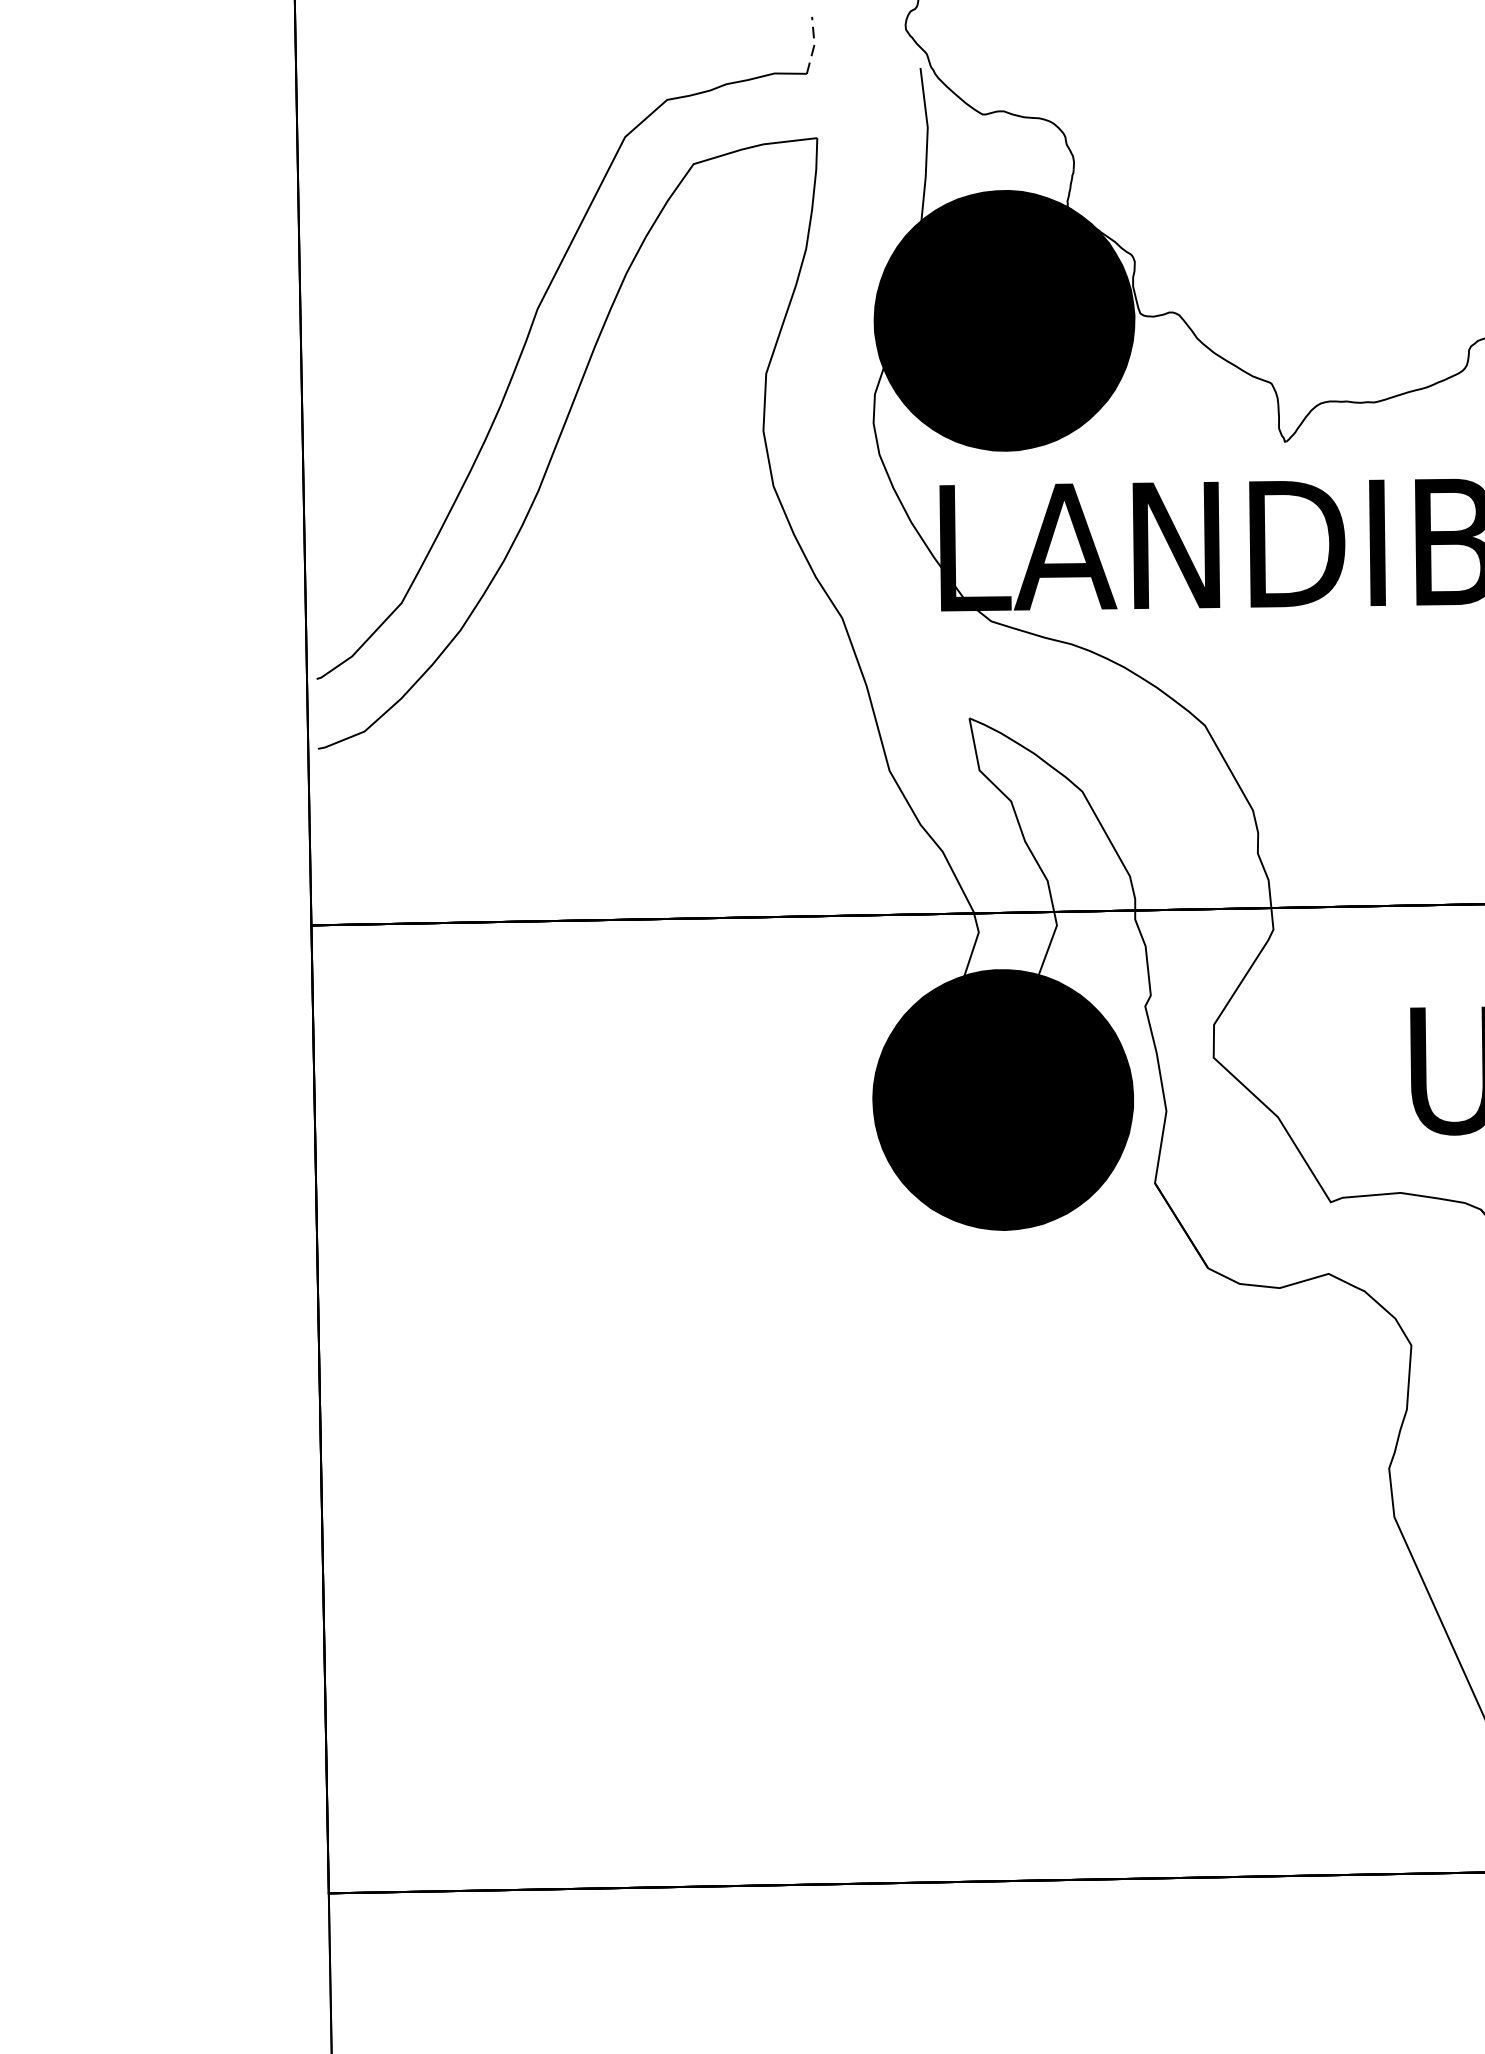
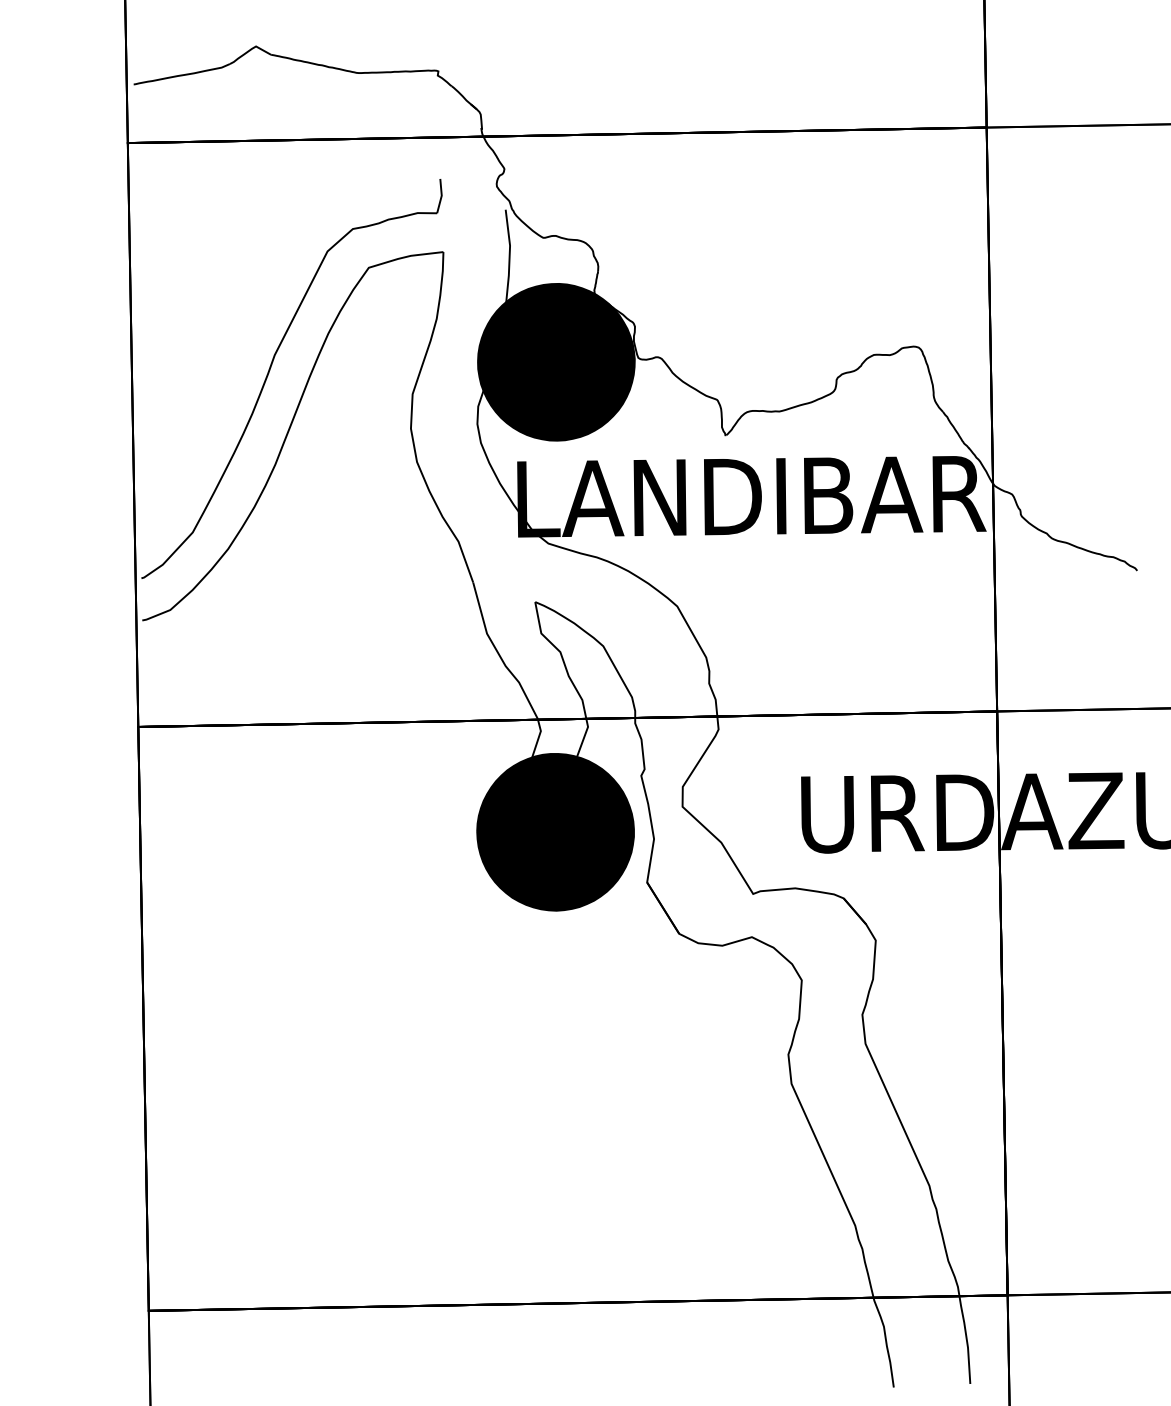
line: (814, 44) -> (441, 195), dashed -> solid

